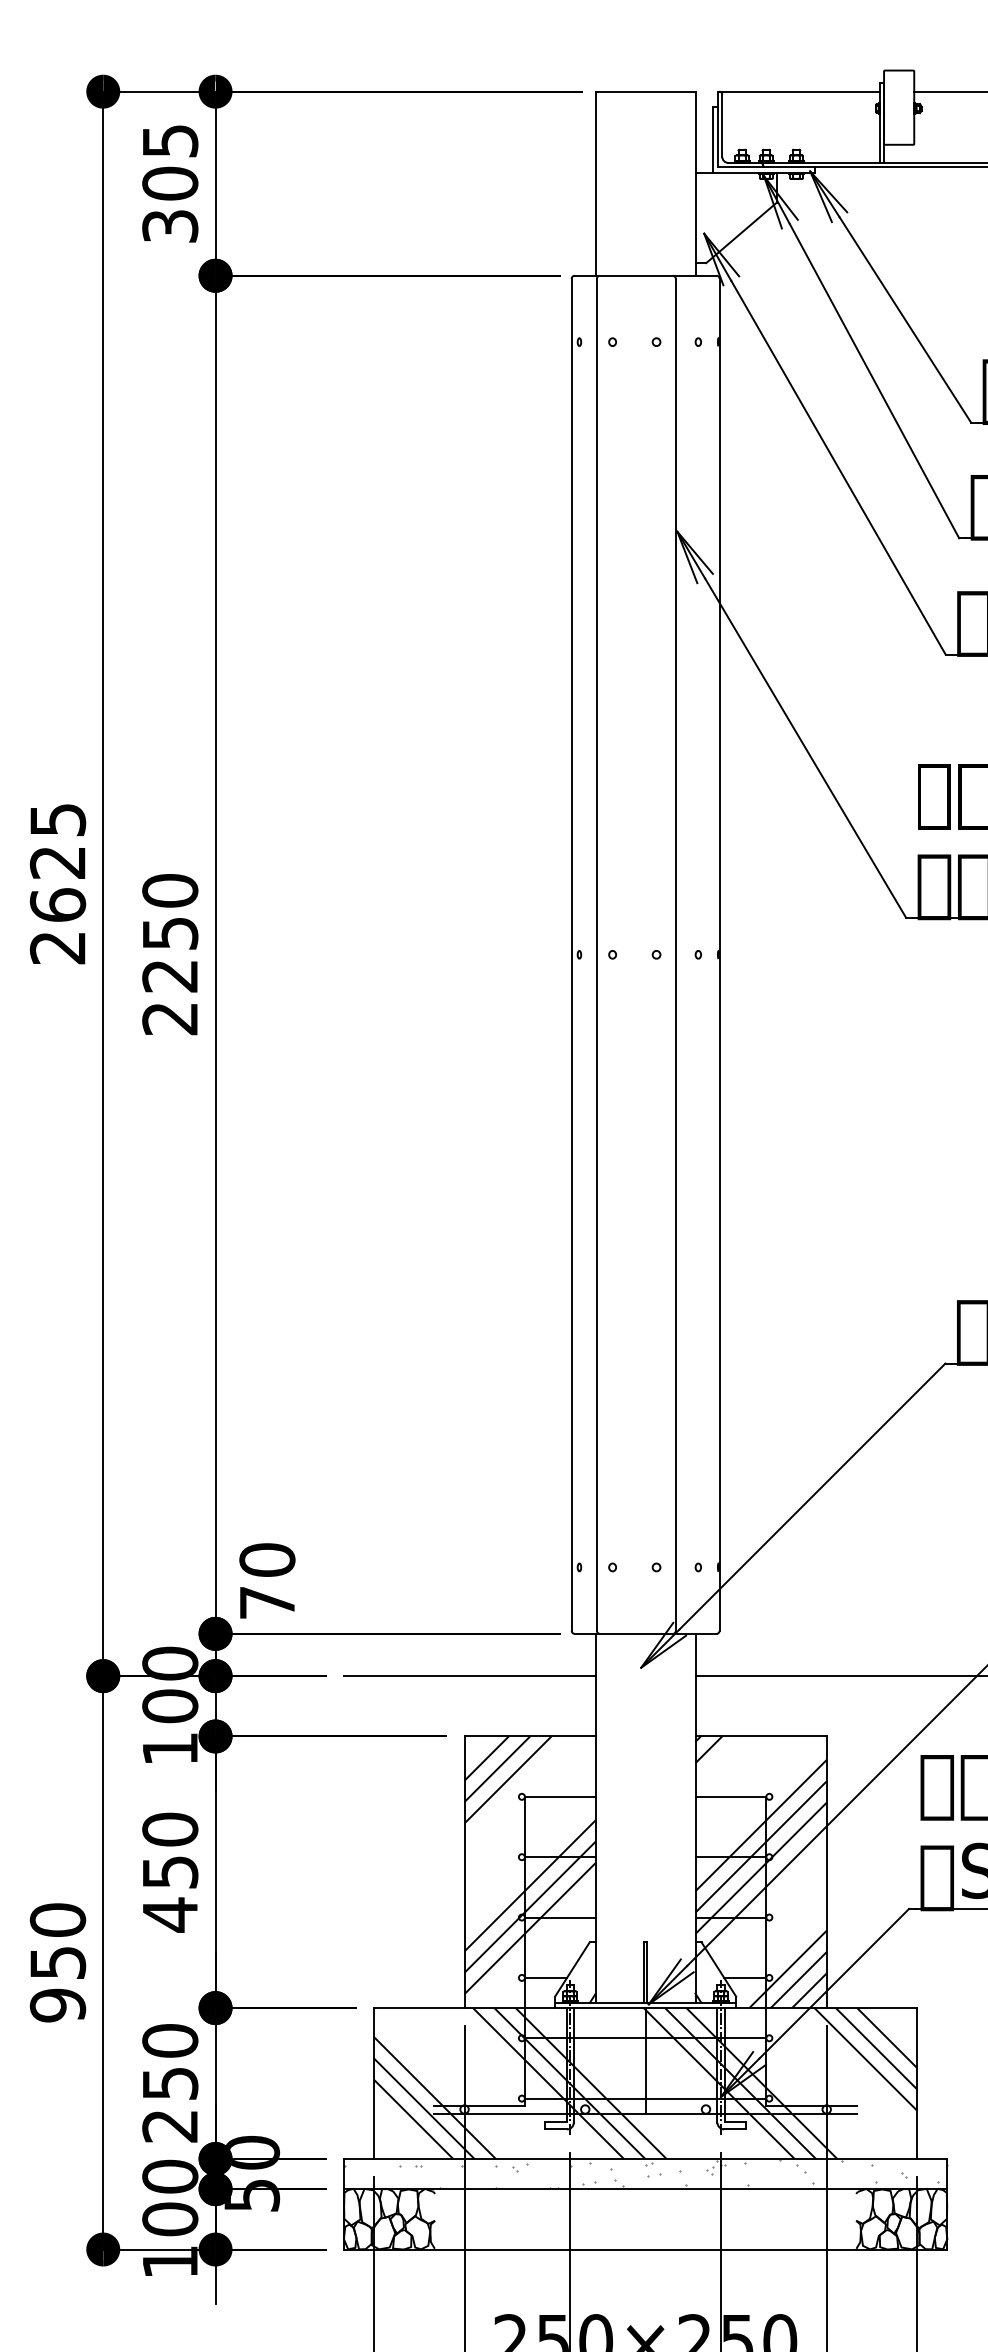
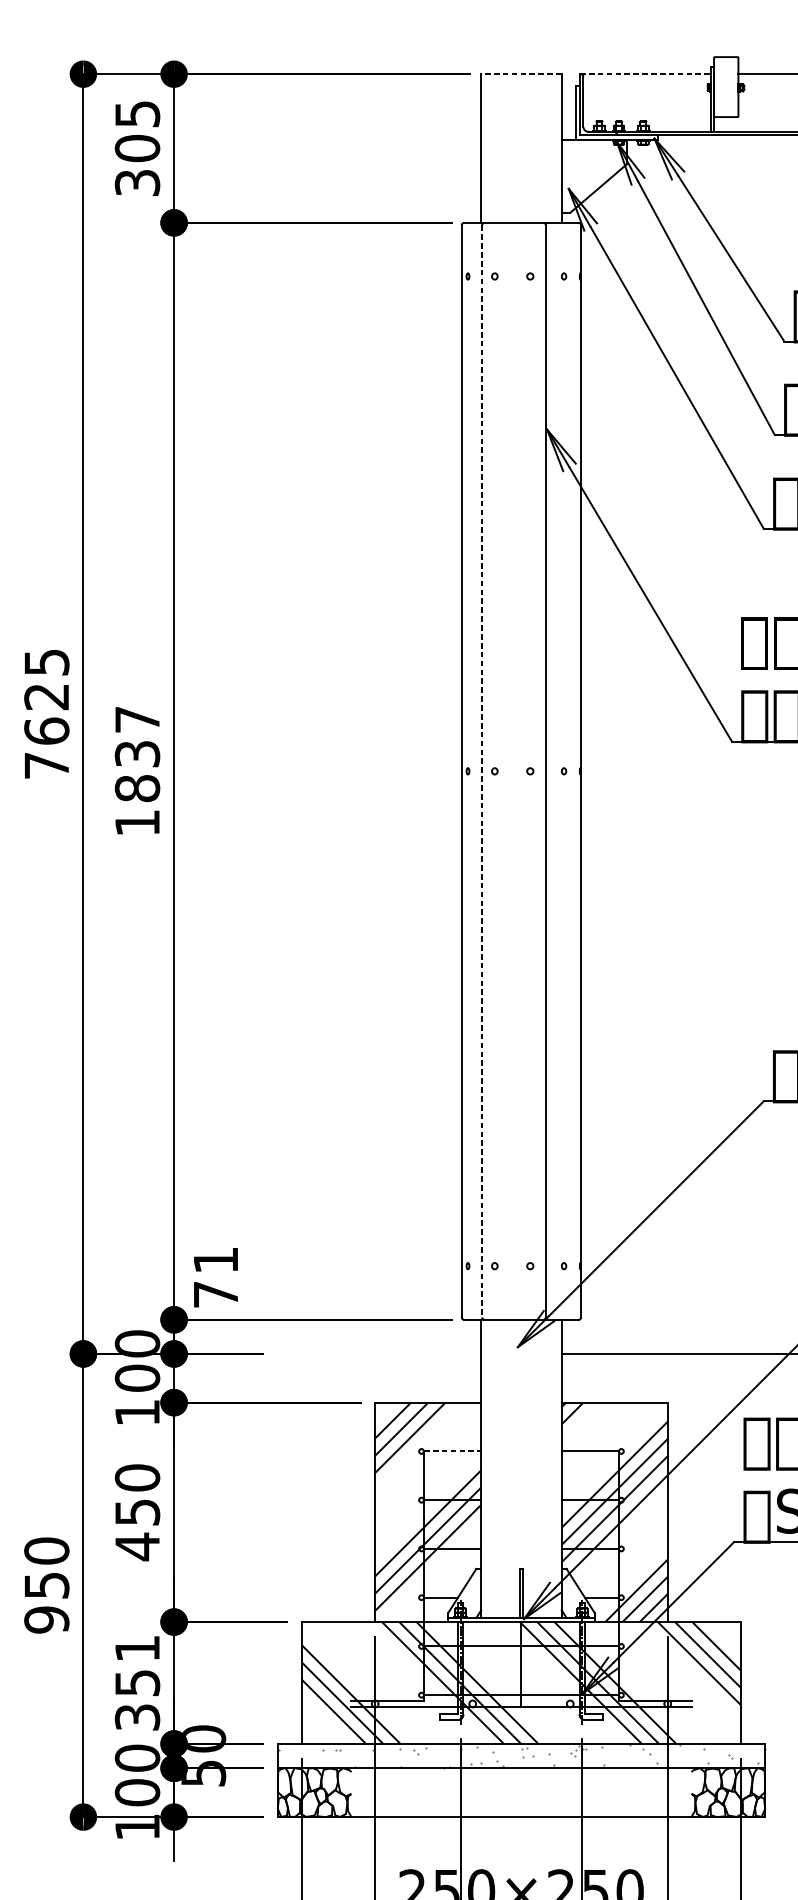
line: (645, 91) -> (521, 74), solid -> dashed
line: (799, 91) -> (645, 74), solid -> dashed
text: (57, 948) -> (46, 766), 2625 -> 7625
text: (170, 954) -> (137, 771), 2250 -> 1837
line: (596, 955) -> (481, 771), solid -> dashed
text: (267, 1559) -> (216, 1259), 70 -> 71
line: (469, 1676) -> (379, 1354), removed
line: (560, 1796) -> (452, 1451), solid -> dashed
text: (170, 2083) -> (137, 1682), 250 -> 351

